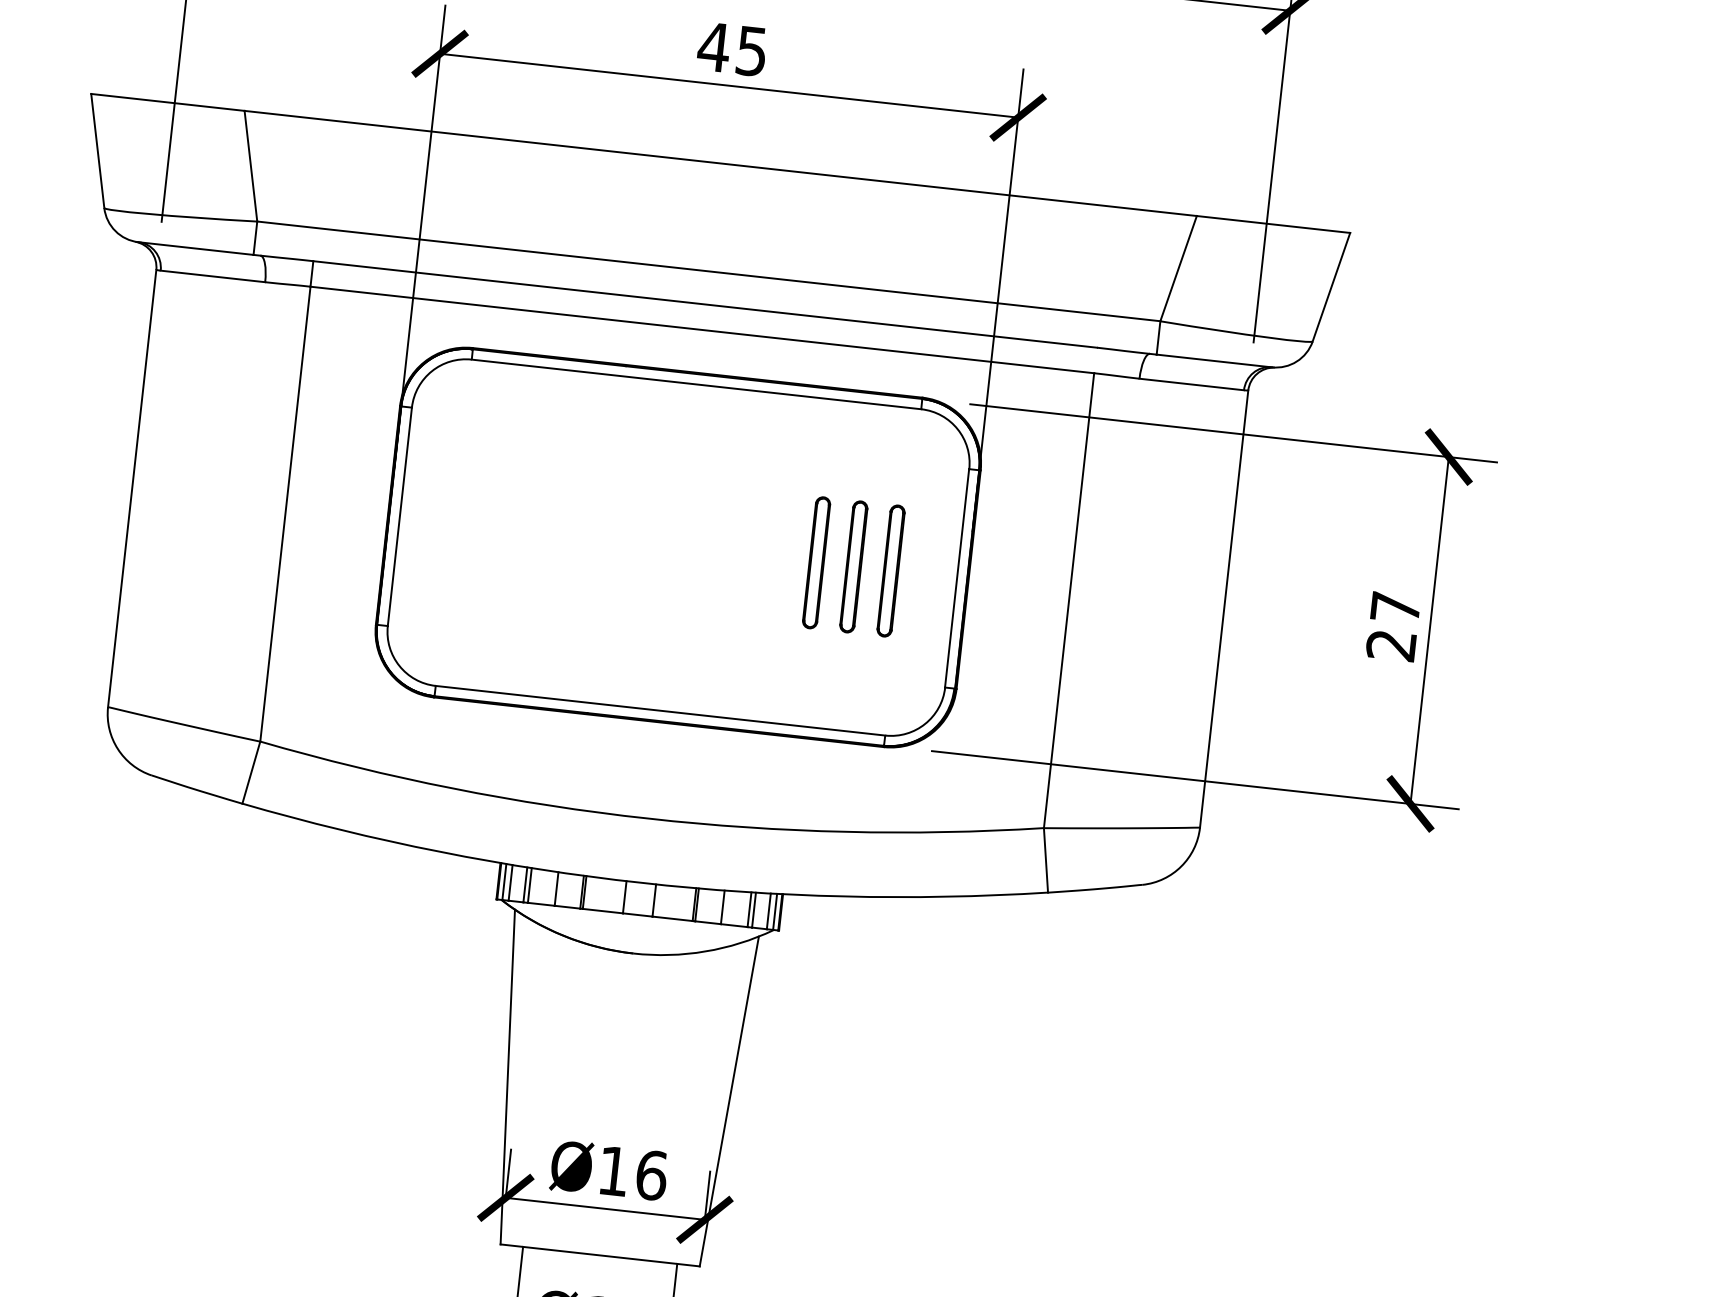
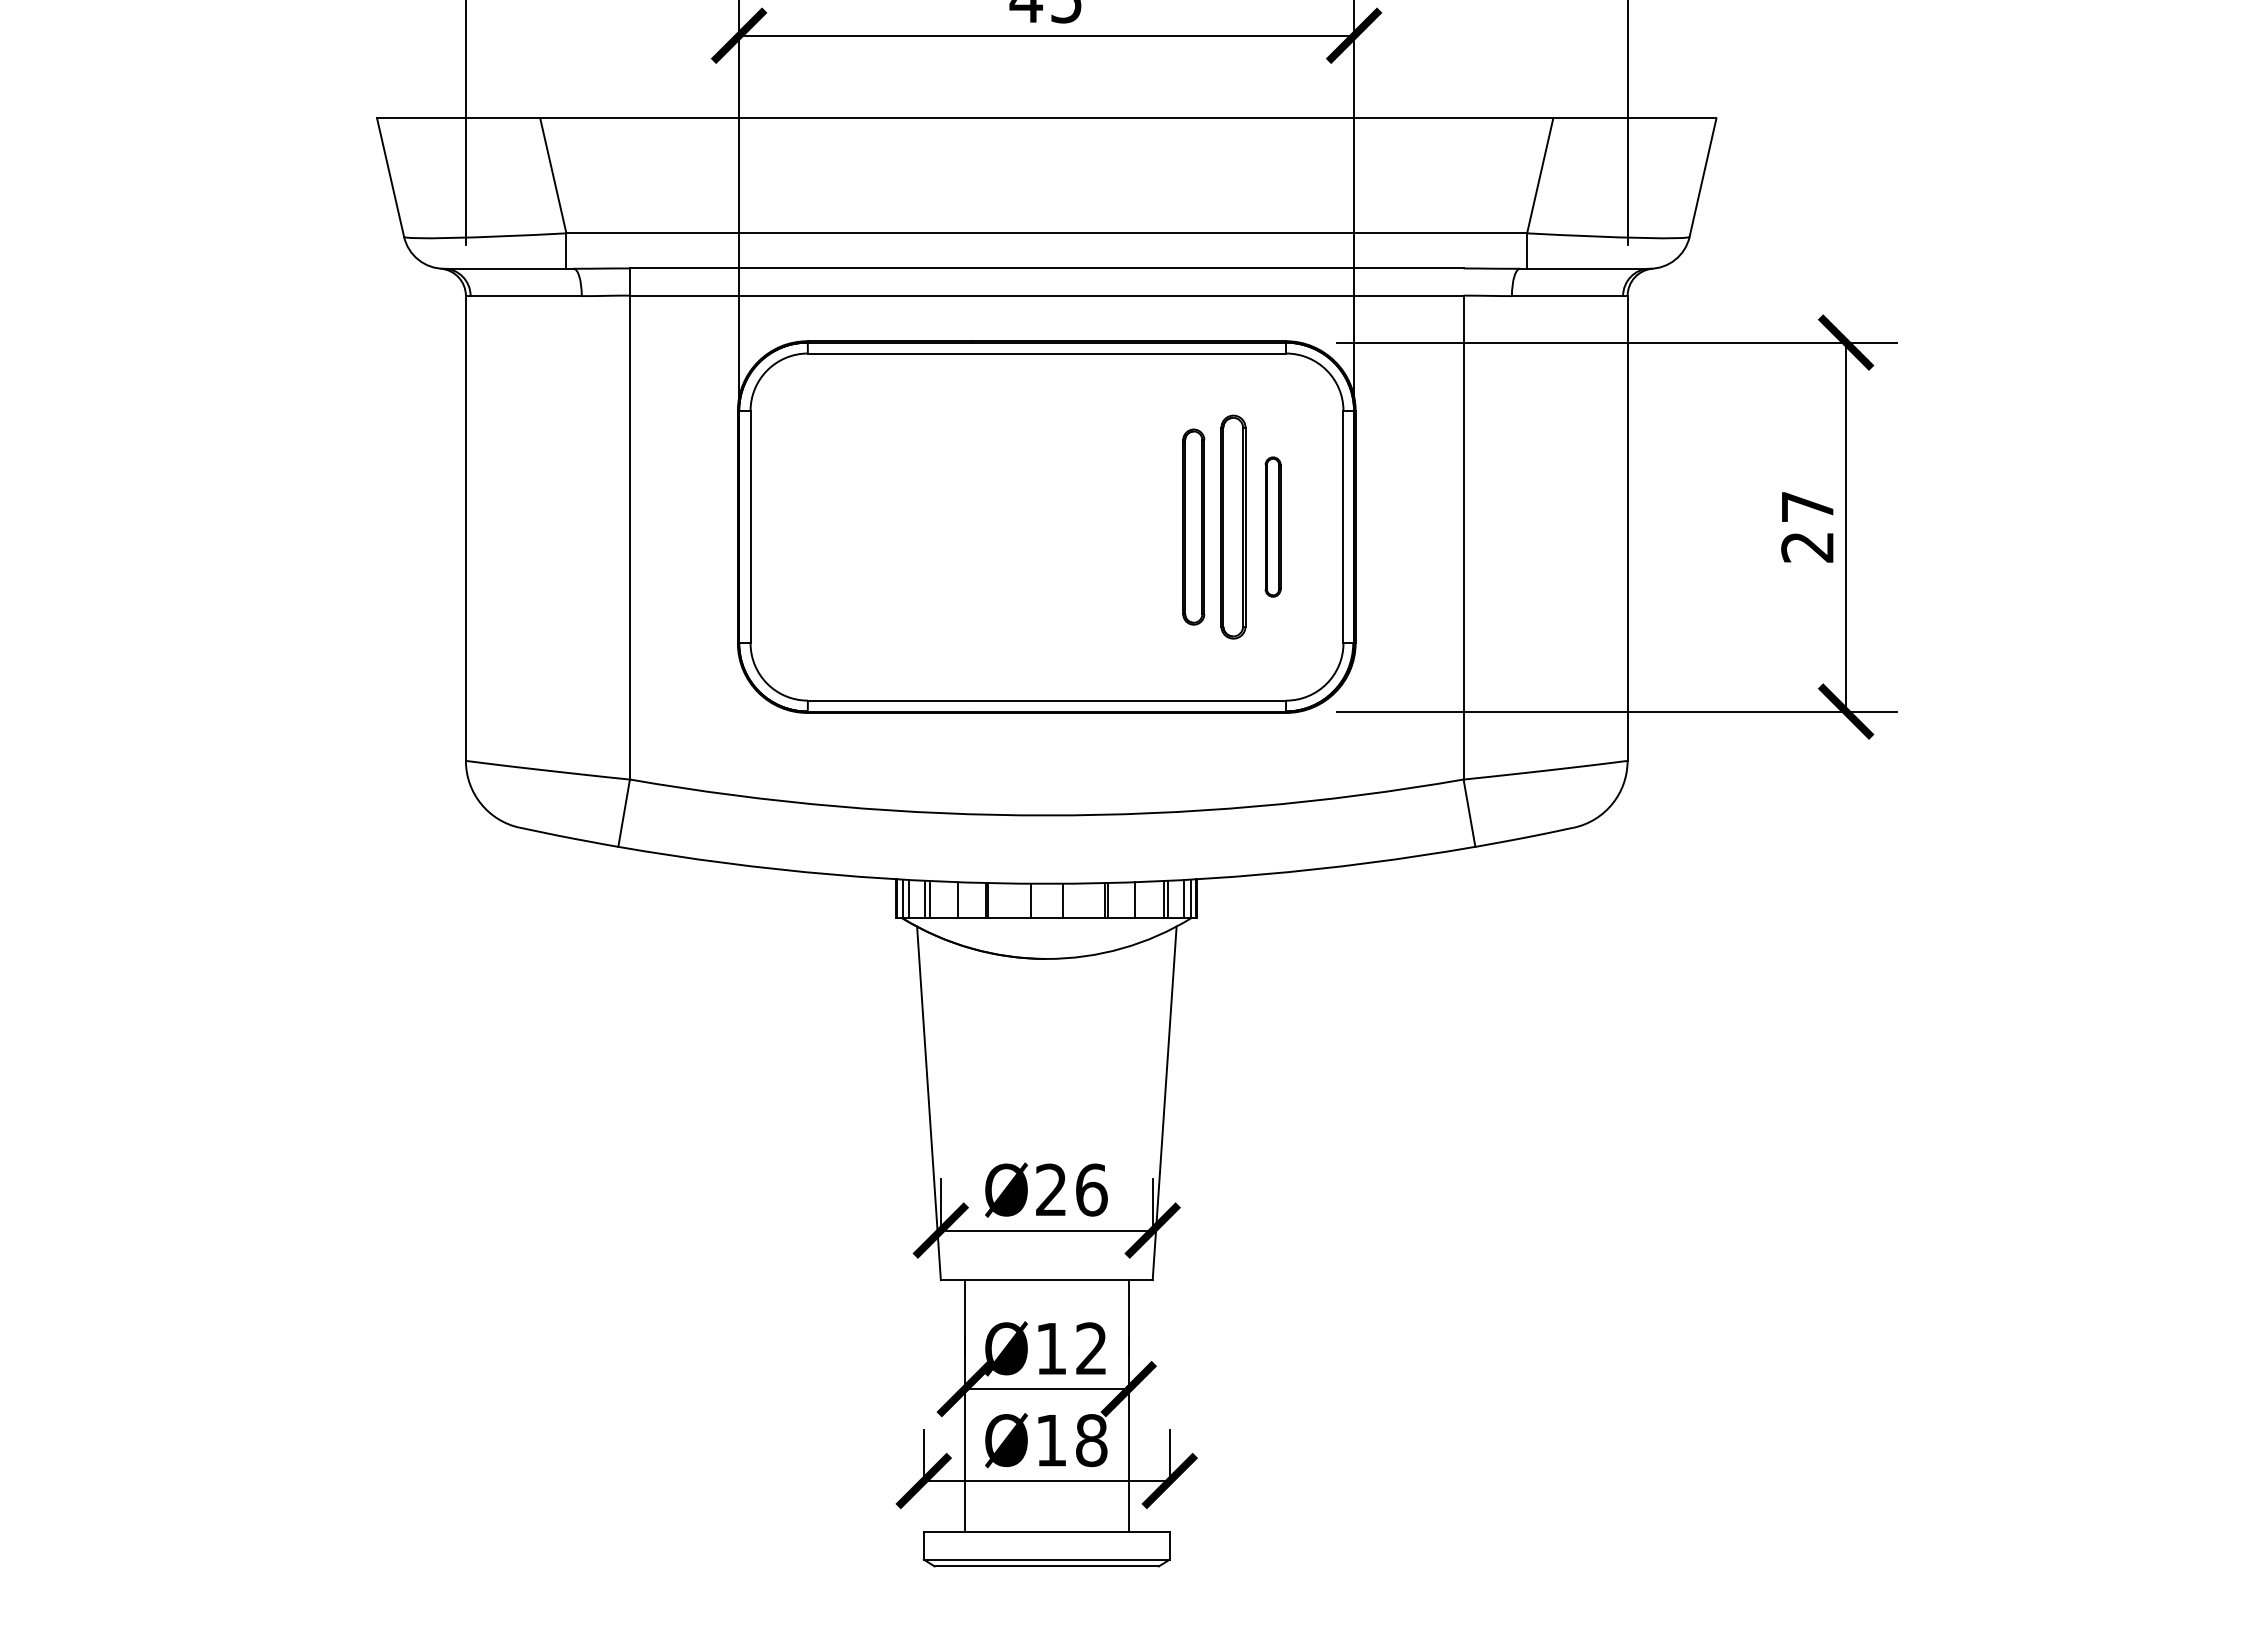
part: (816, 562) -> (1193, 526), size x1.4
part: (853, 566) -> (1233, 526), size x1.6
text: (613, 1170) -> (1050, 1189), Ø16 -> Ø26

